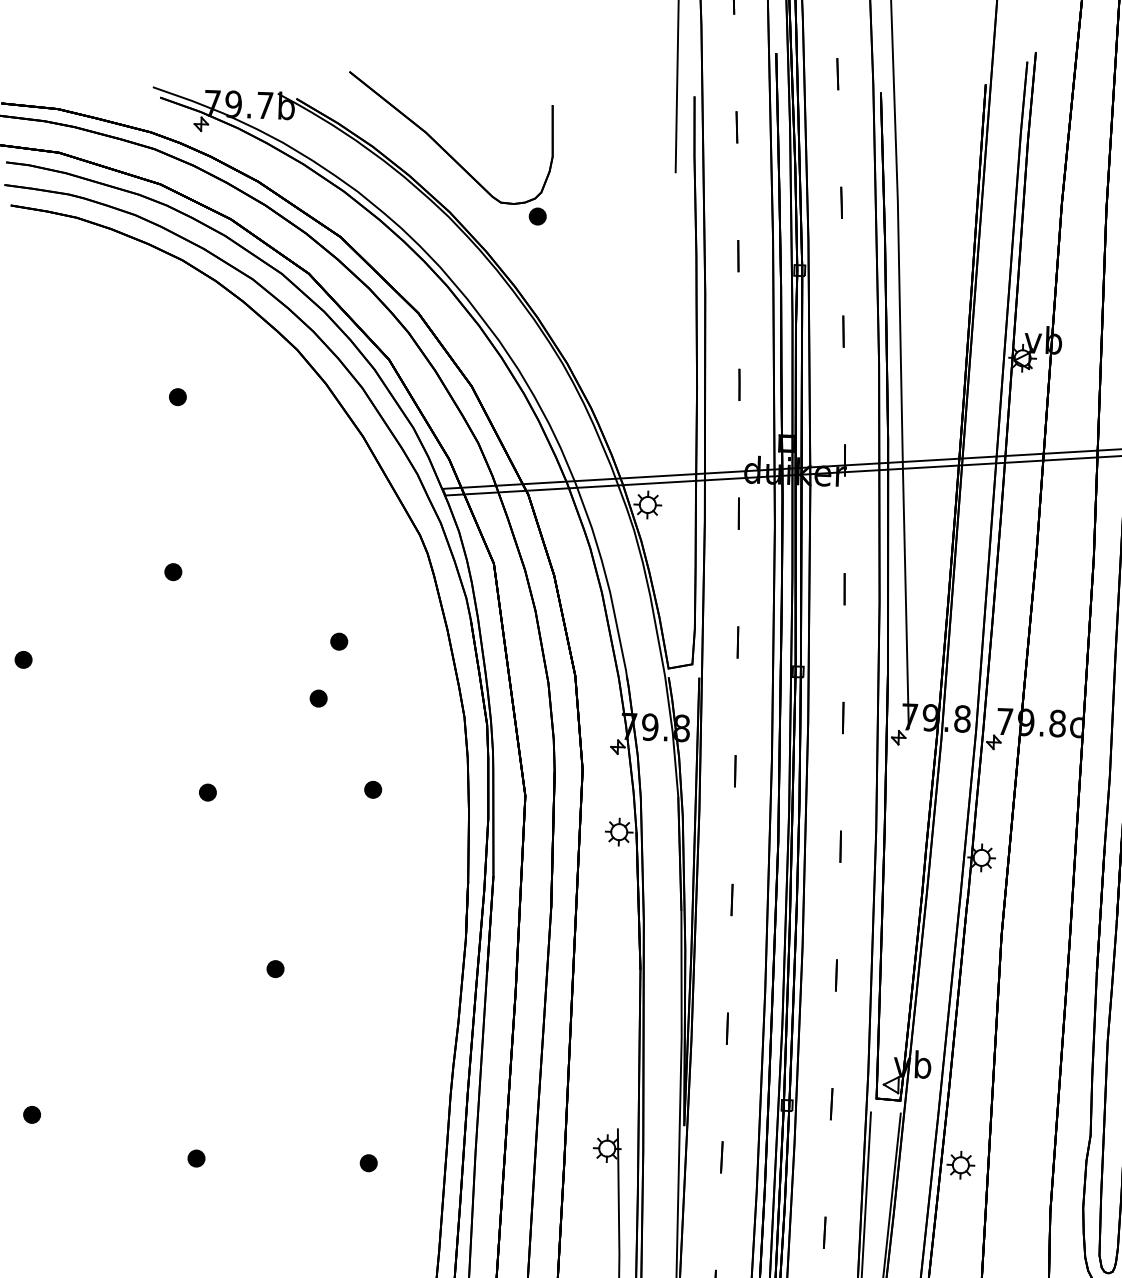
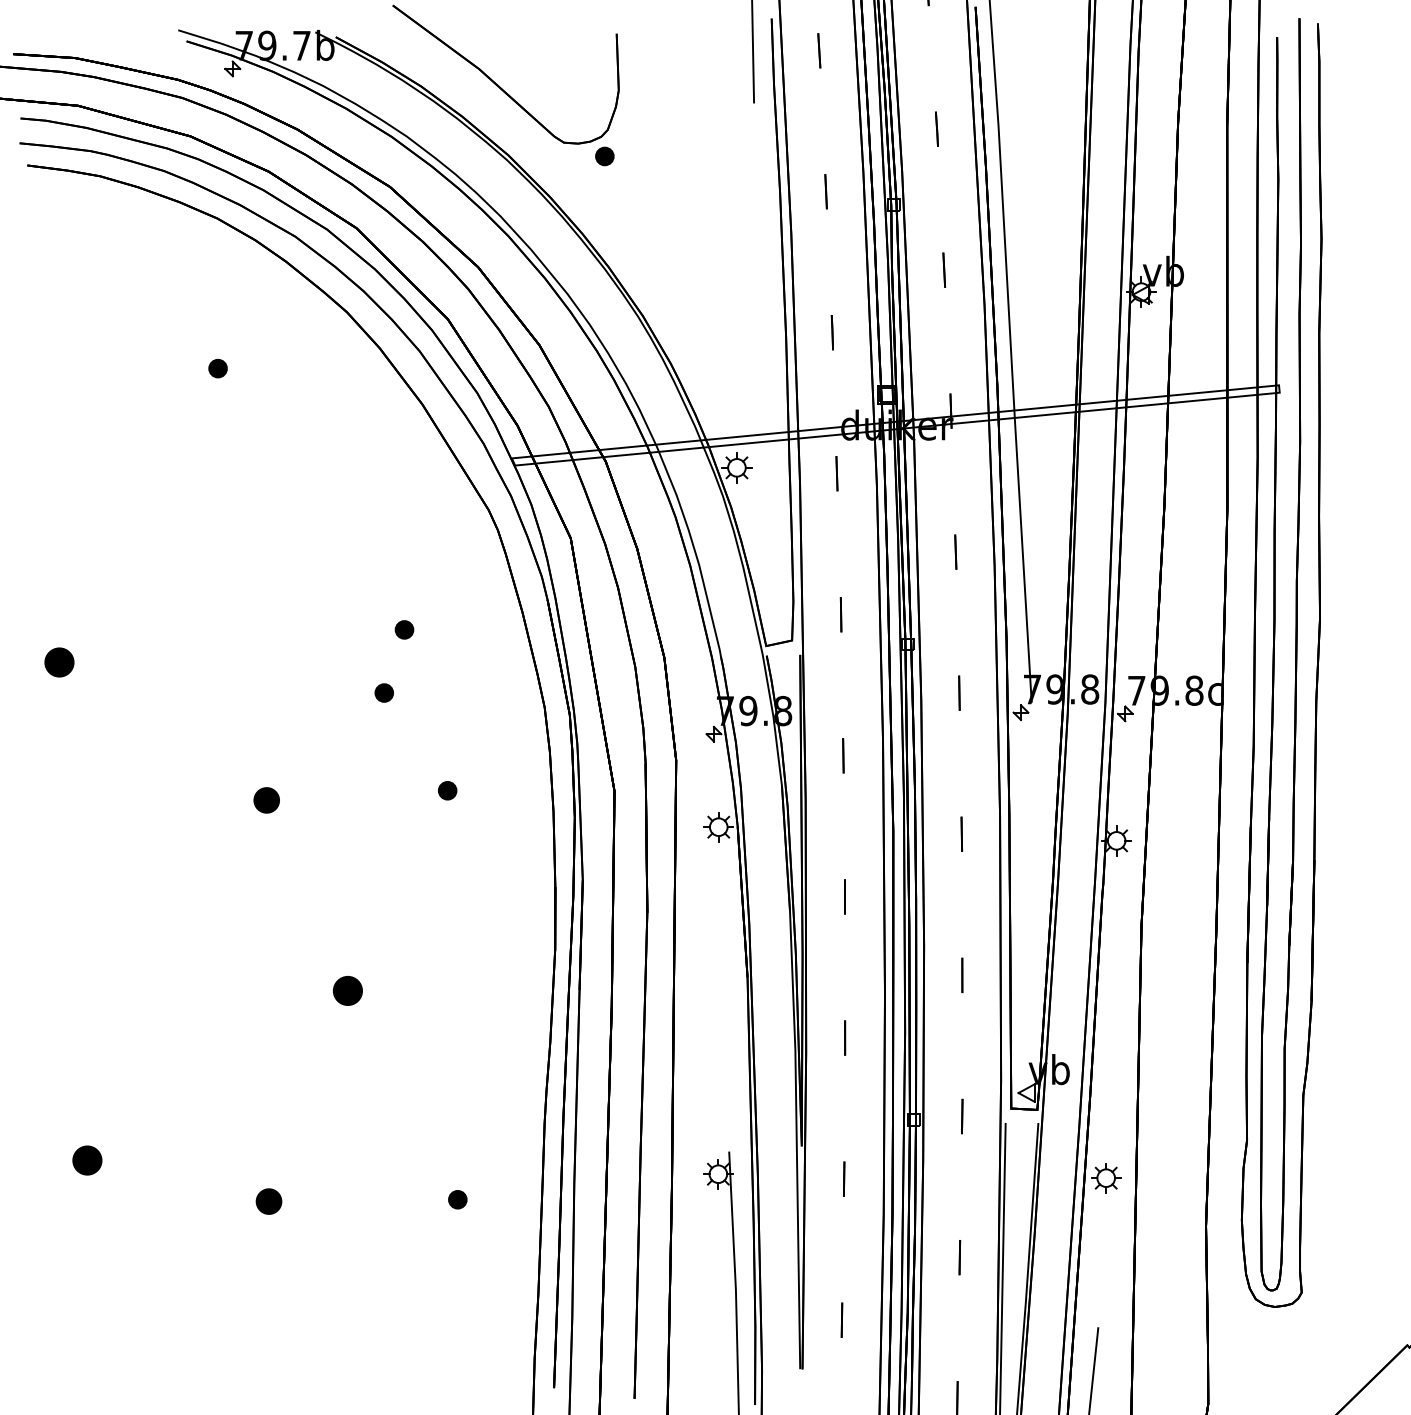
part: (172, 572) -> (219, 560), removed
part: (23, 659) -> (59, 662), size x1.6
part: (207, 792) -> (266, 800), size x1.4
part: (275, 968) -> (347, 990), size x1.6
part: (31, 1114) -> (86, 1159), size x1.6
part: (196, 1158) -> (268, 1201), size x1.4

